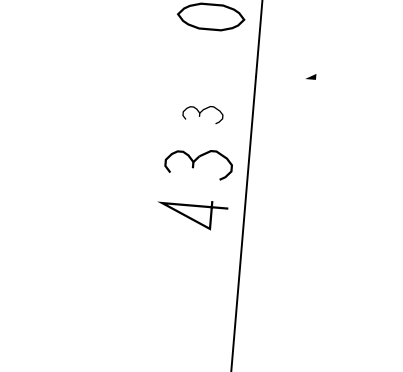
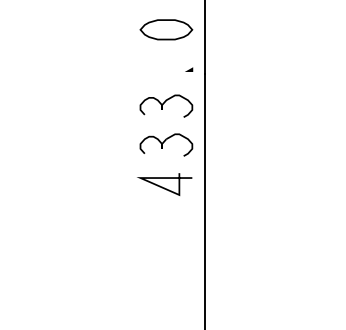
part: (311, 76) -> (189, 69), moved
part: (203, 113) -> (166, 105), size x1.67

